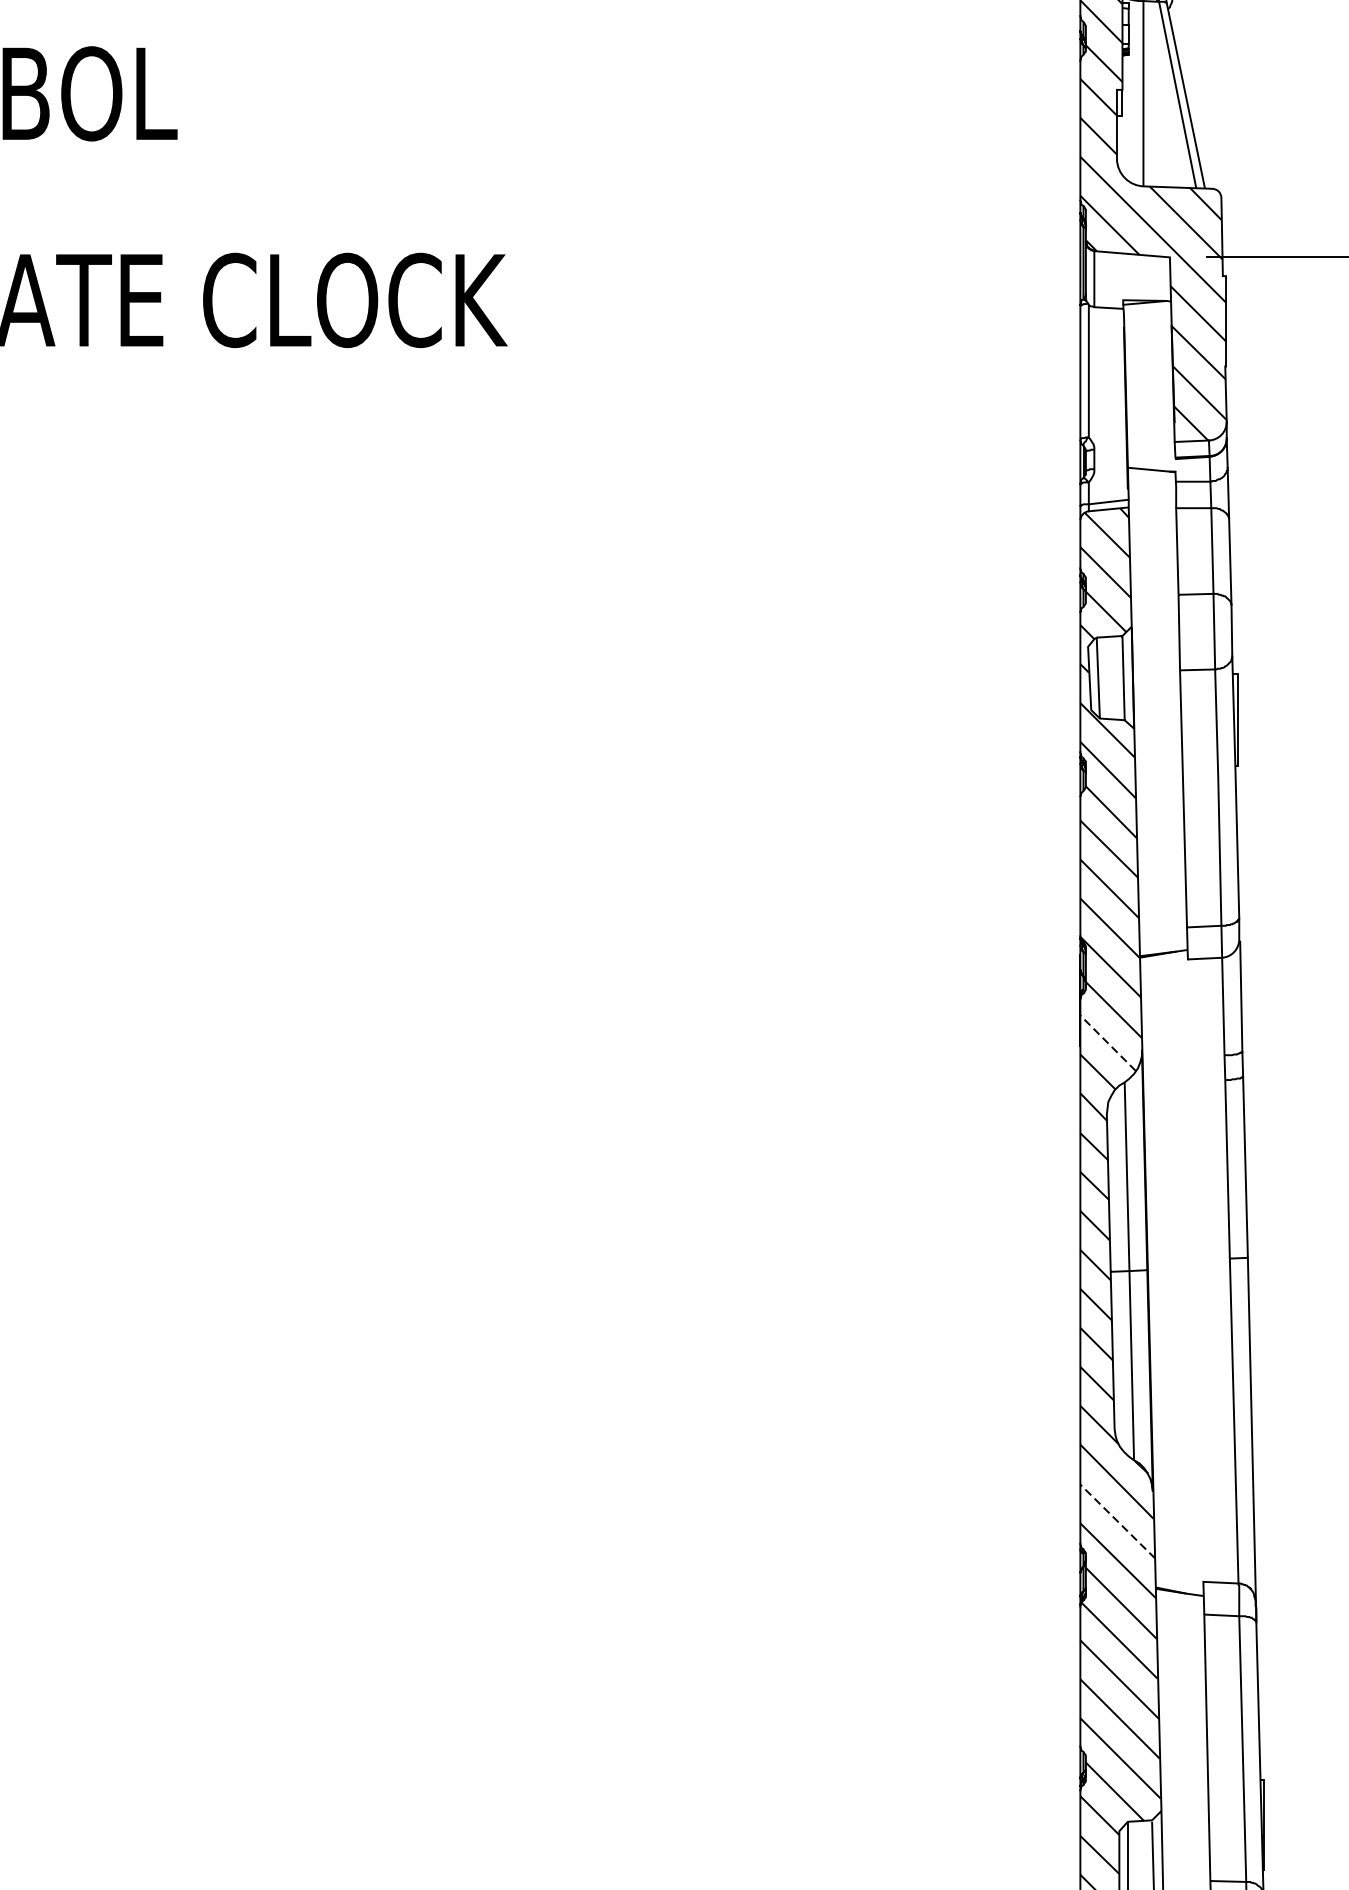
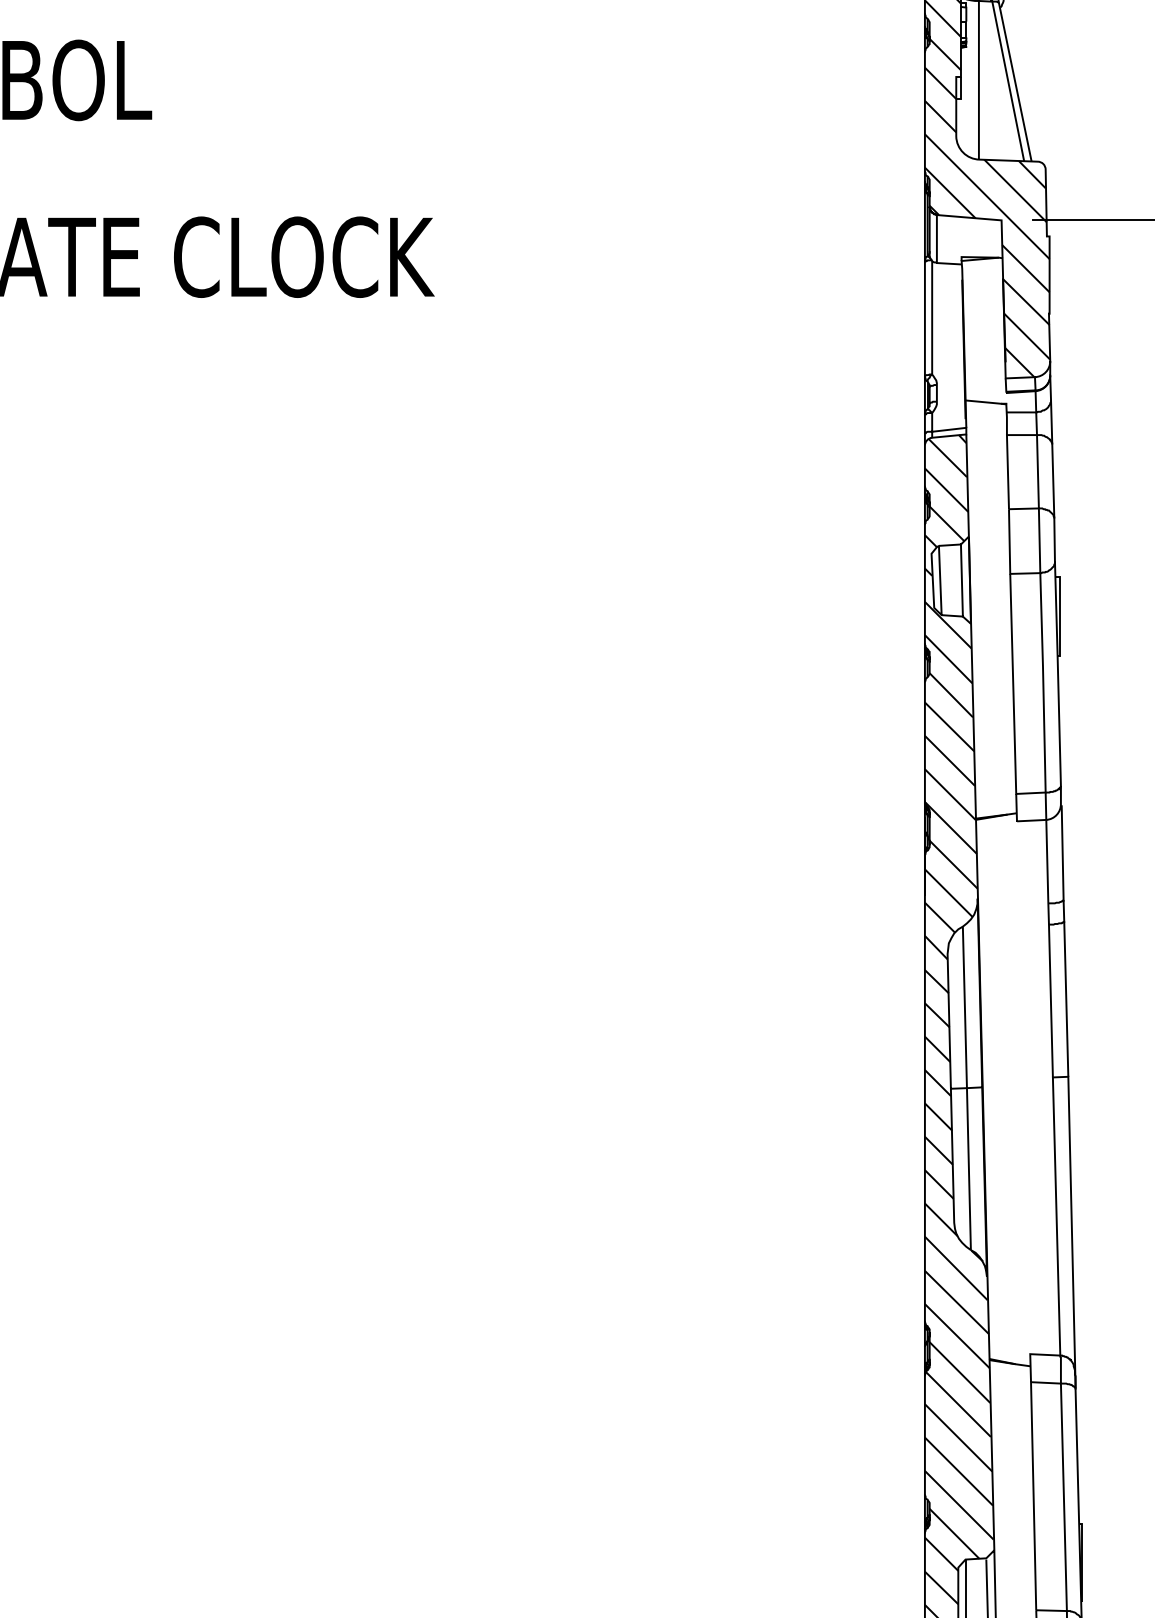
line: (1107, 1043) -> (948, 893), dashed -> solid
line: (1117, 1521) -> (956, 1302), dashed -> solid

